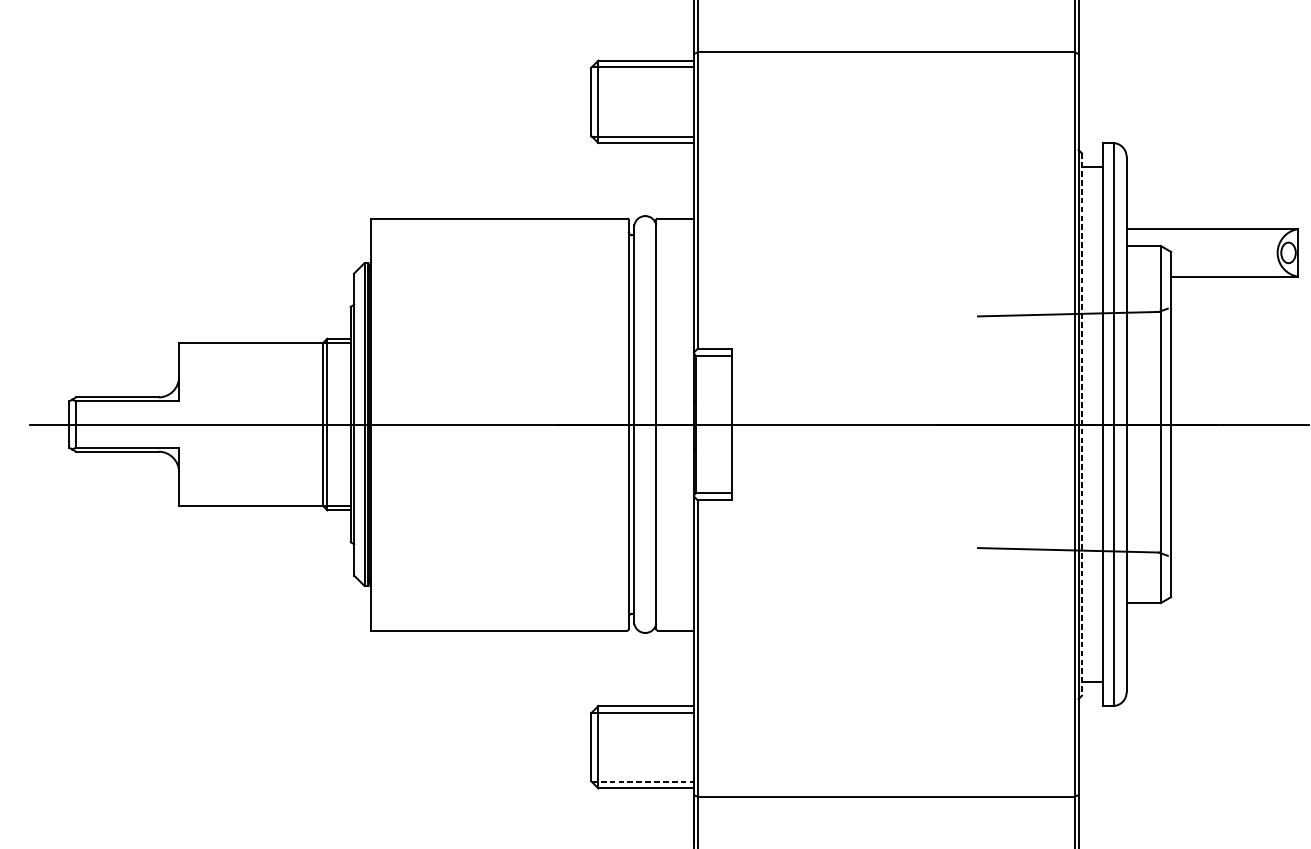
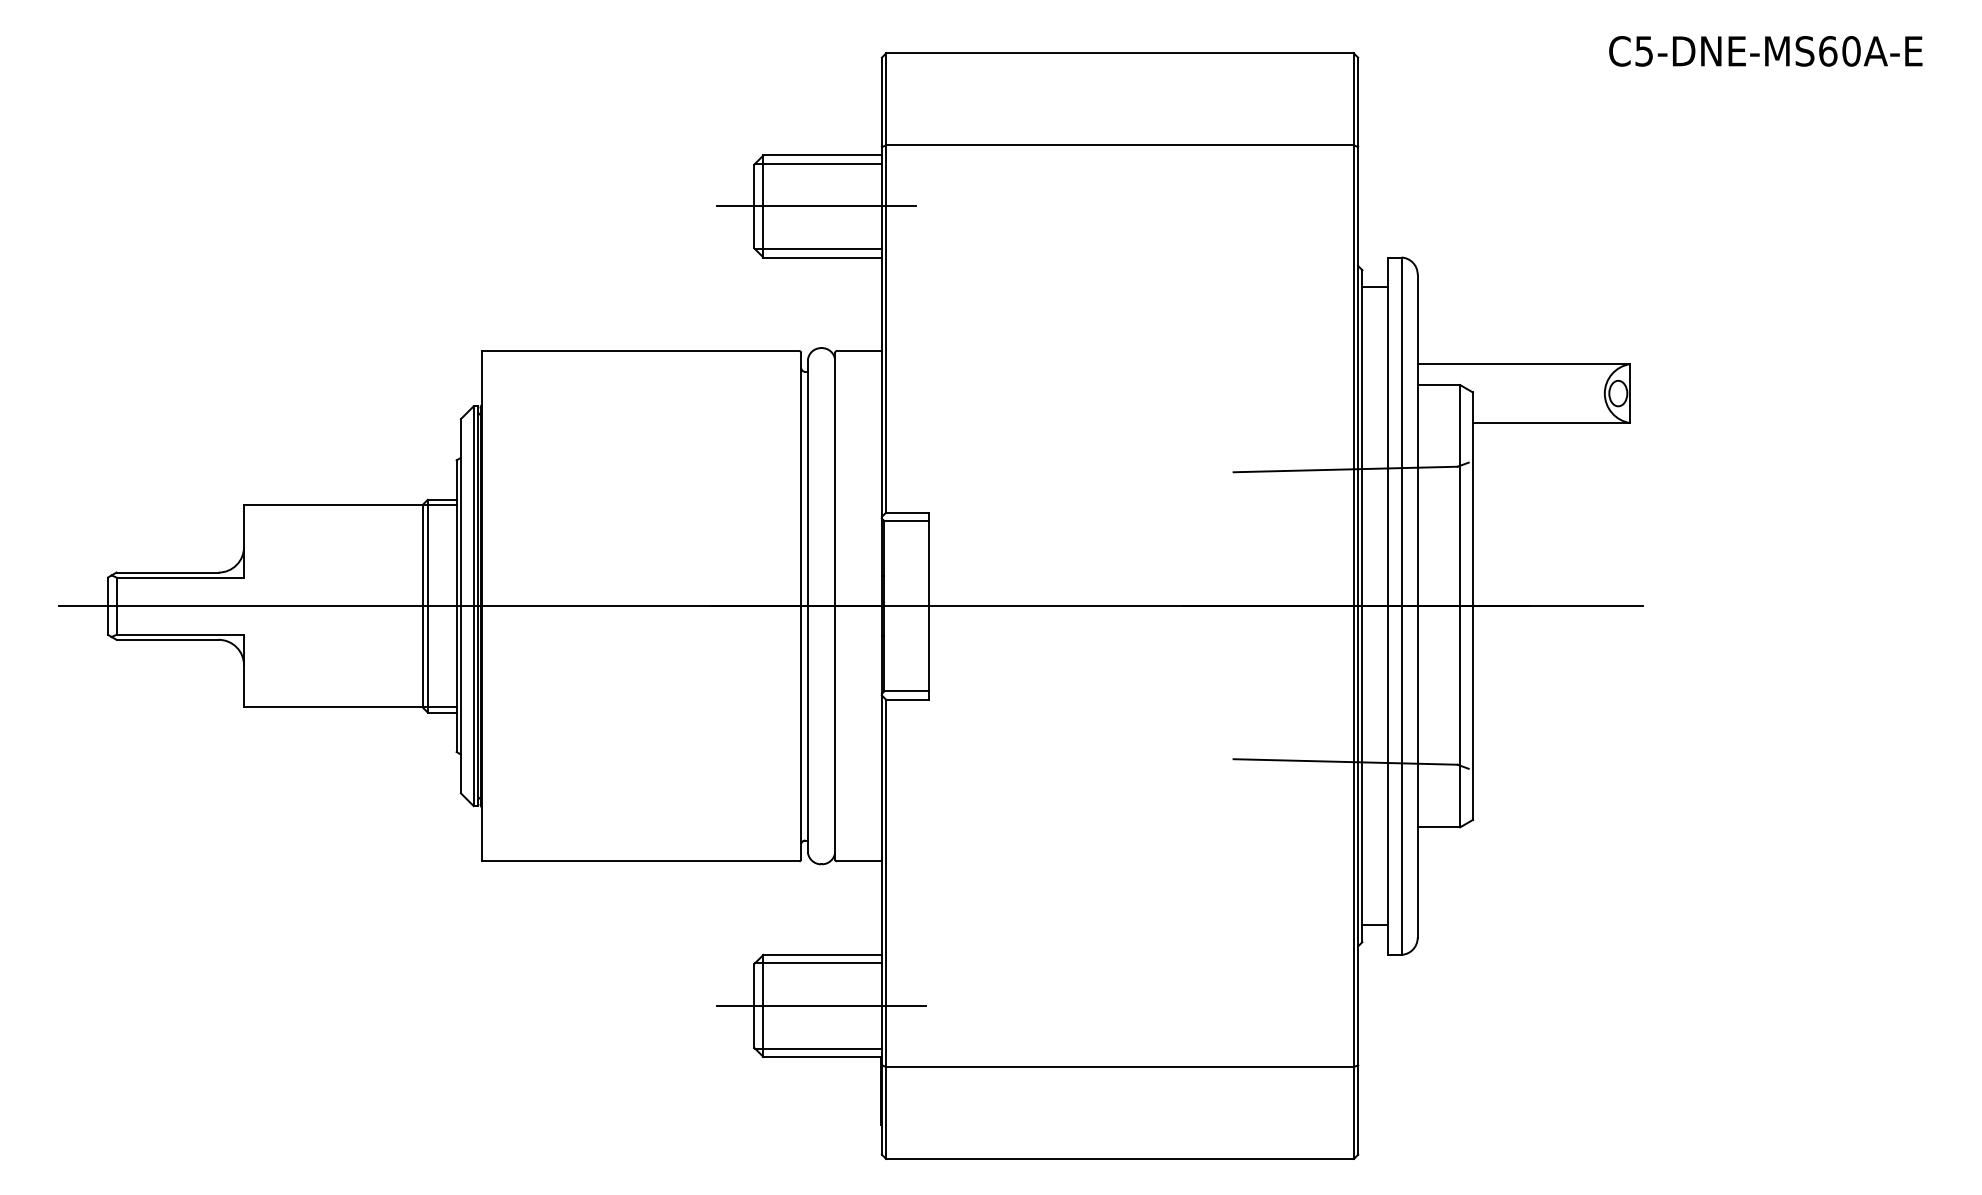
line: (640, 101) -> (815, 206), added
line: (1082, 424) -> (1362, 606), dashed -> solid
line: (645, 746) -> (821, 1005), added
line: (643, 781) -> (819, 1048), dashed -> solid

